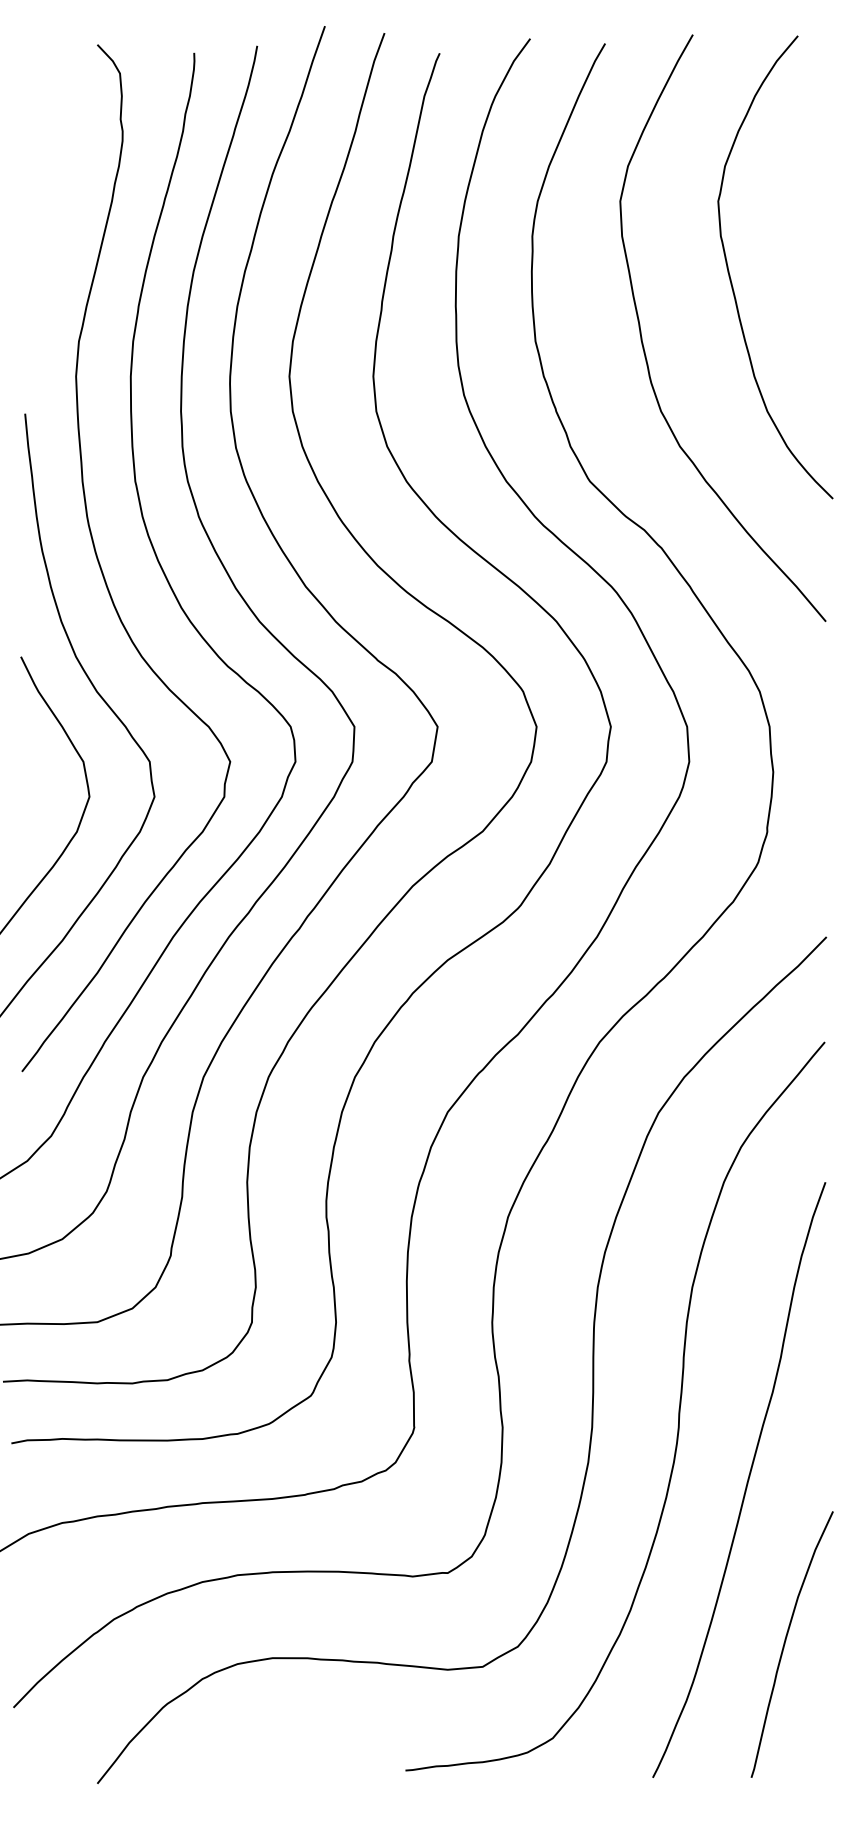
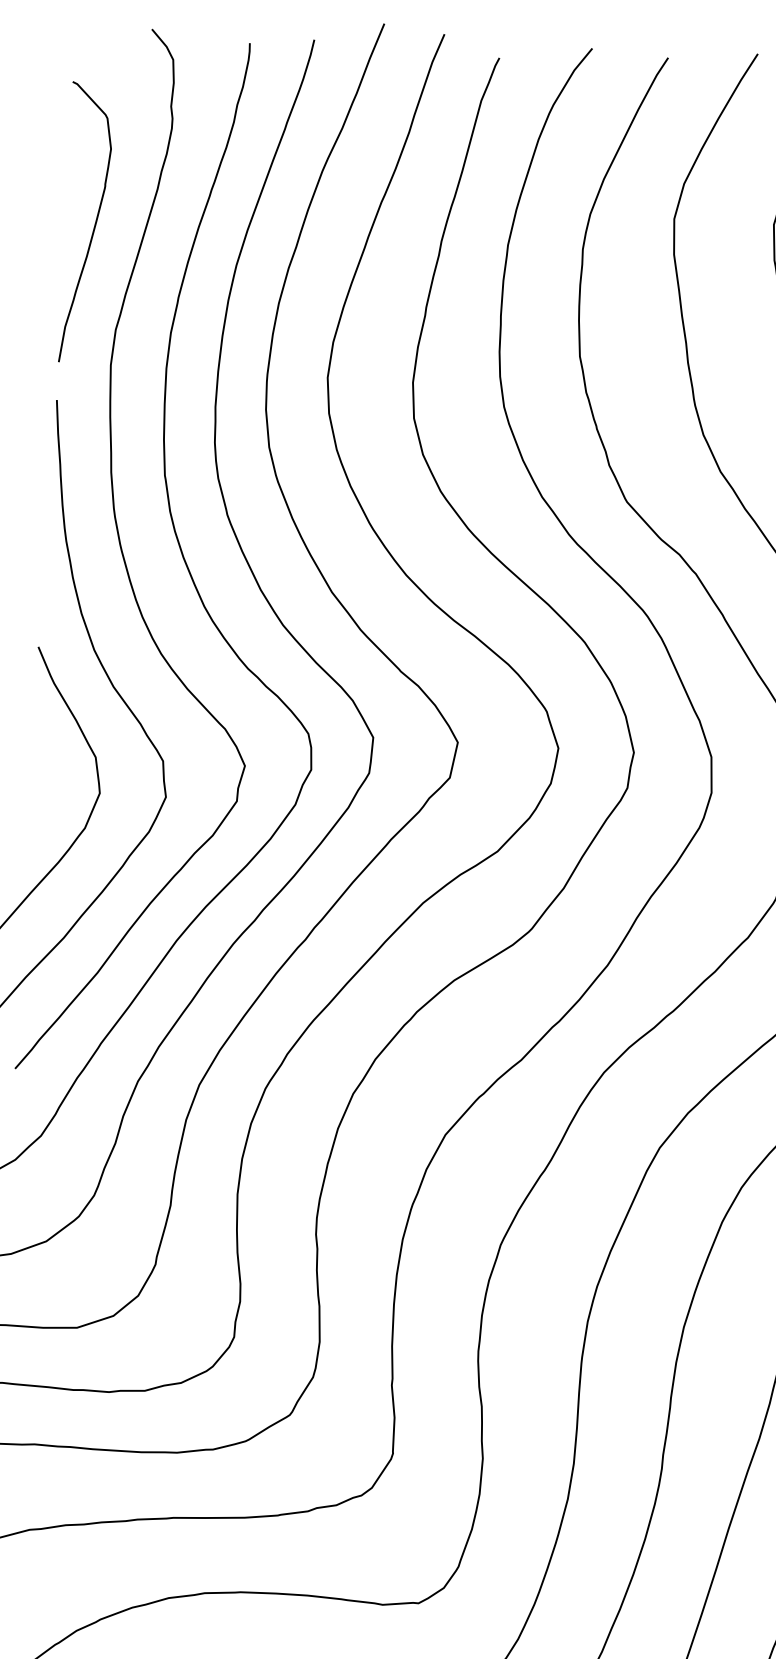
curve: (51, 241) -> (93, 226), added

